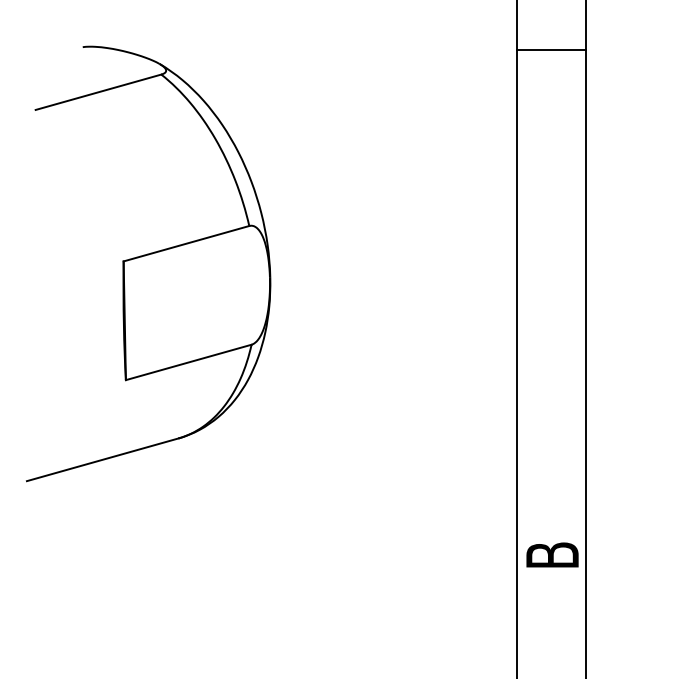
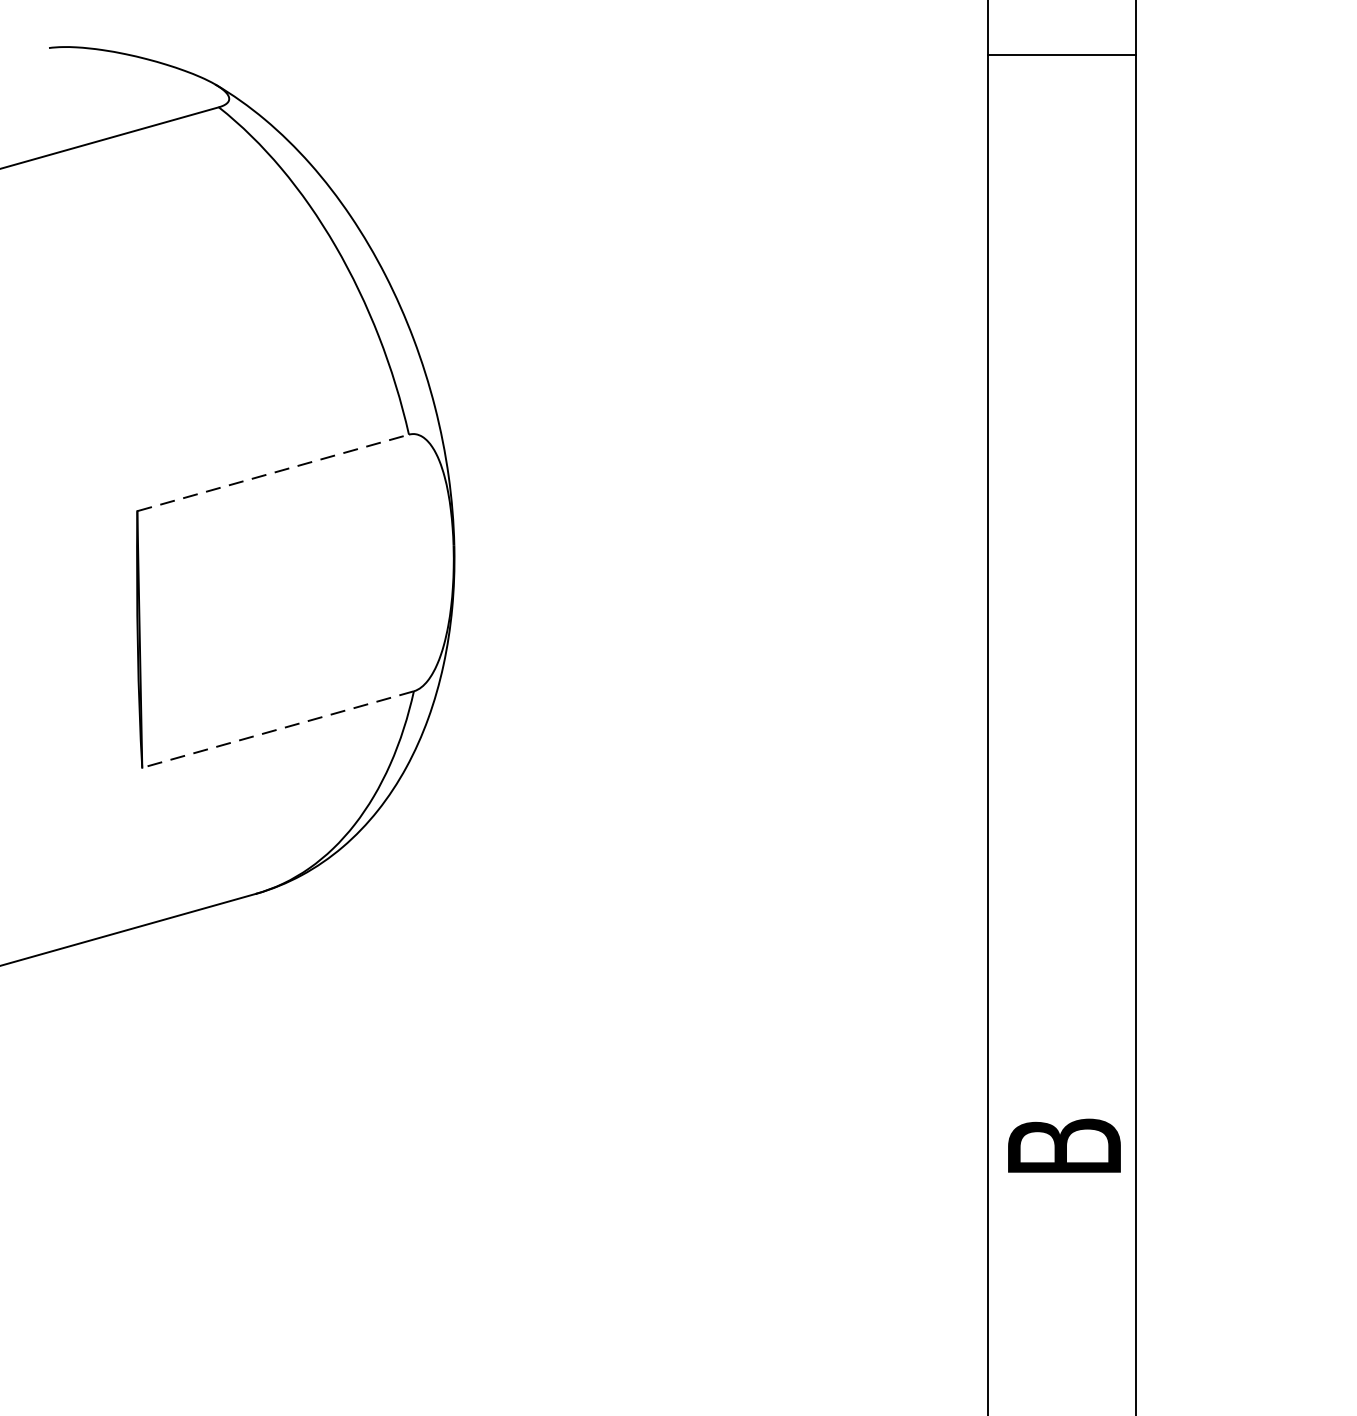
line: (186, 243) -> (273, 472), solid -> dashed
line: (188, 362) -> (277, 729), solid -> dashed

